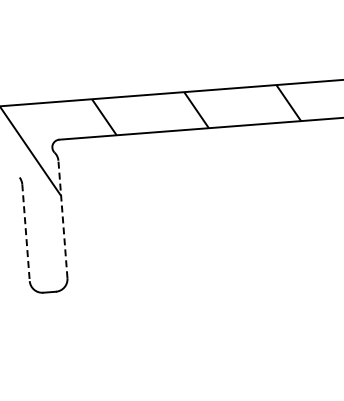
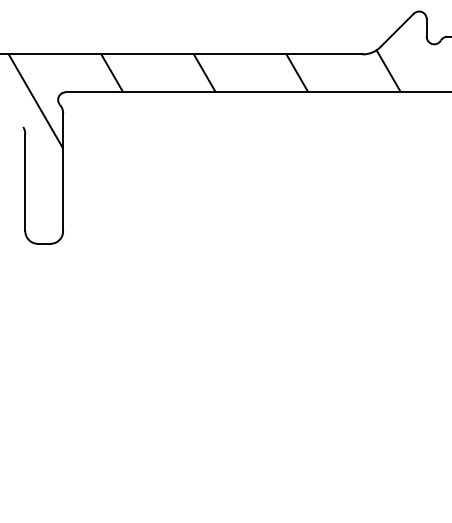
line: (63, 219) -> (63, 172), dashed -> solid
line: (26, 232) -> (25, 182), dashed -> solid

